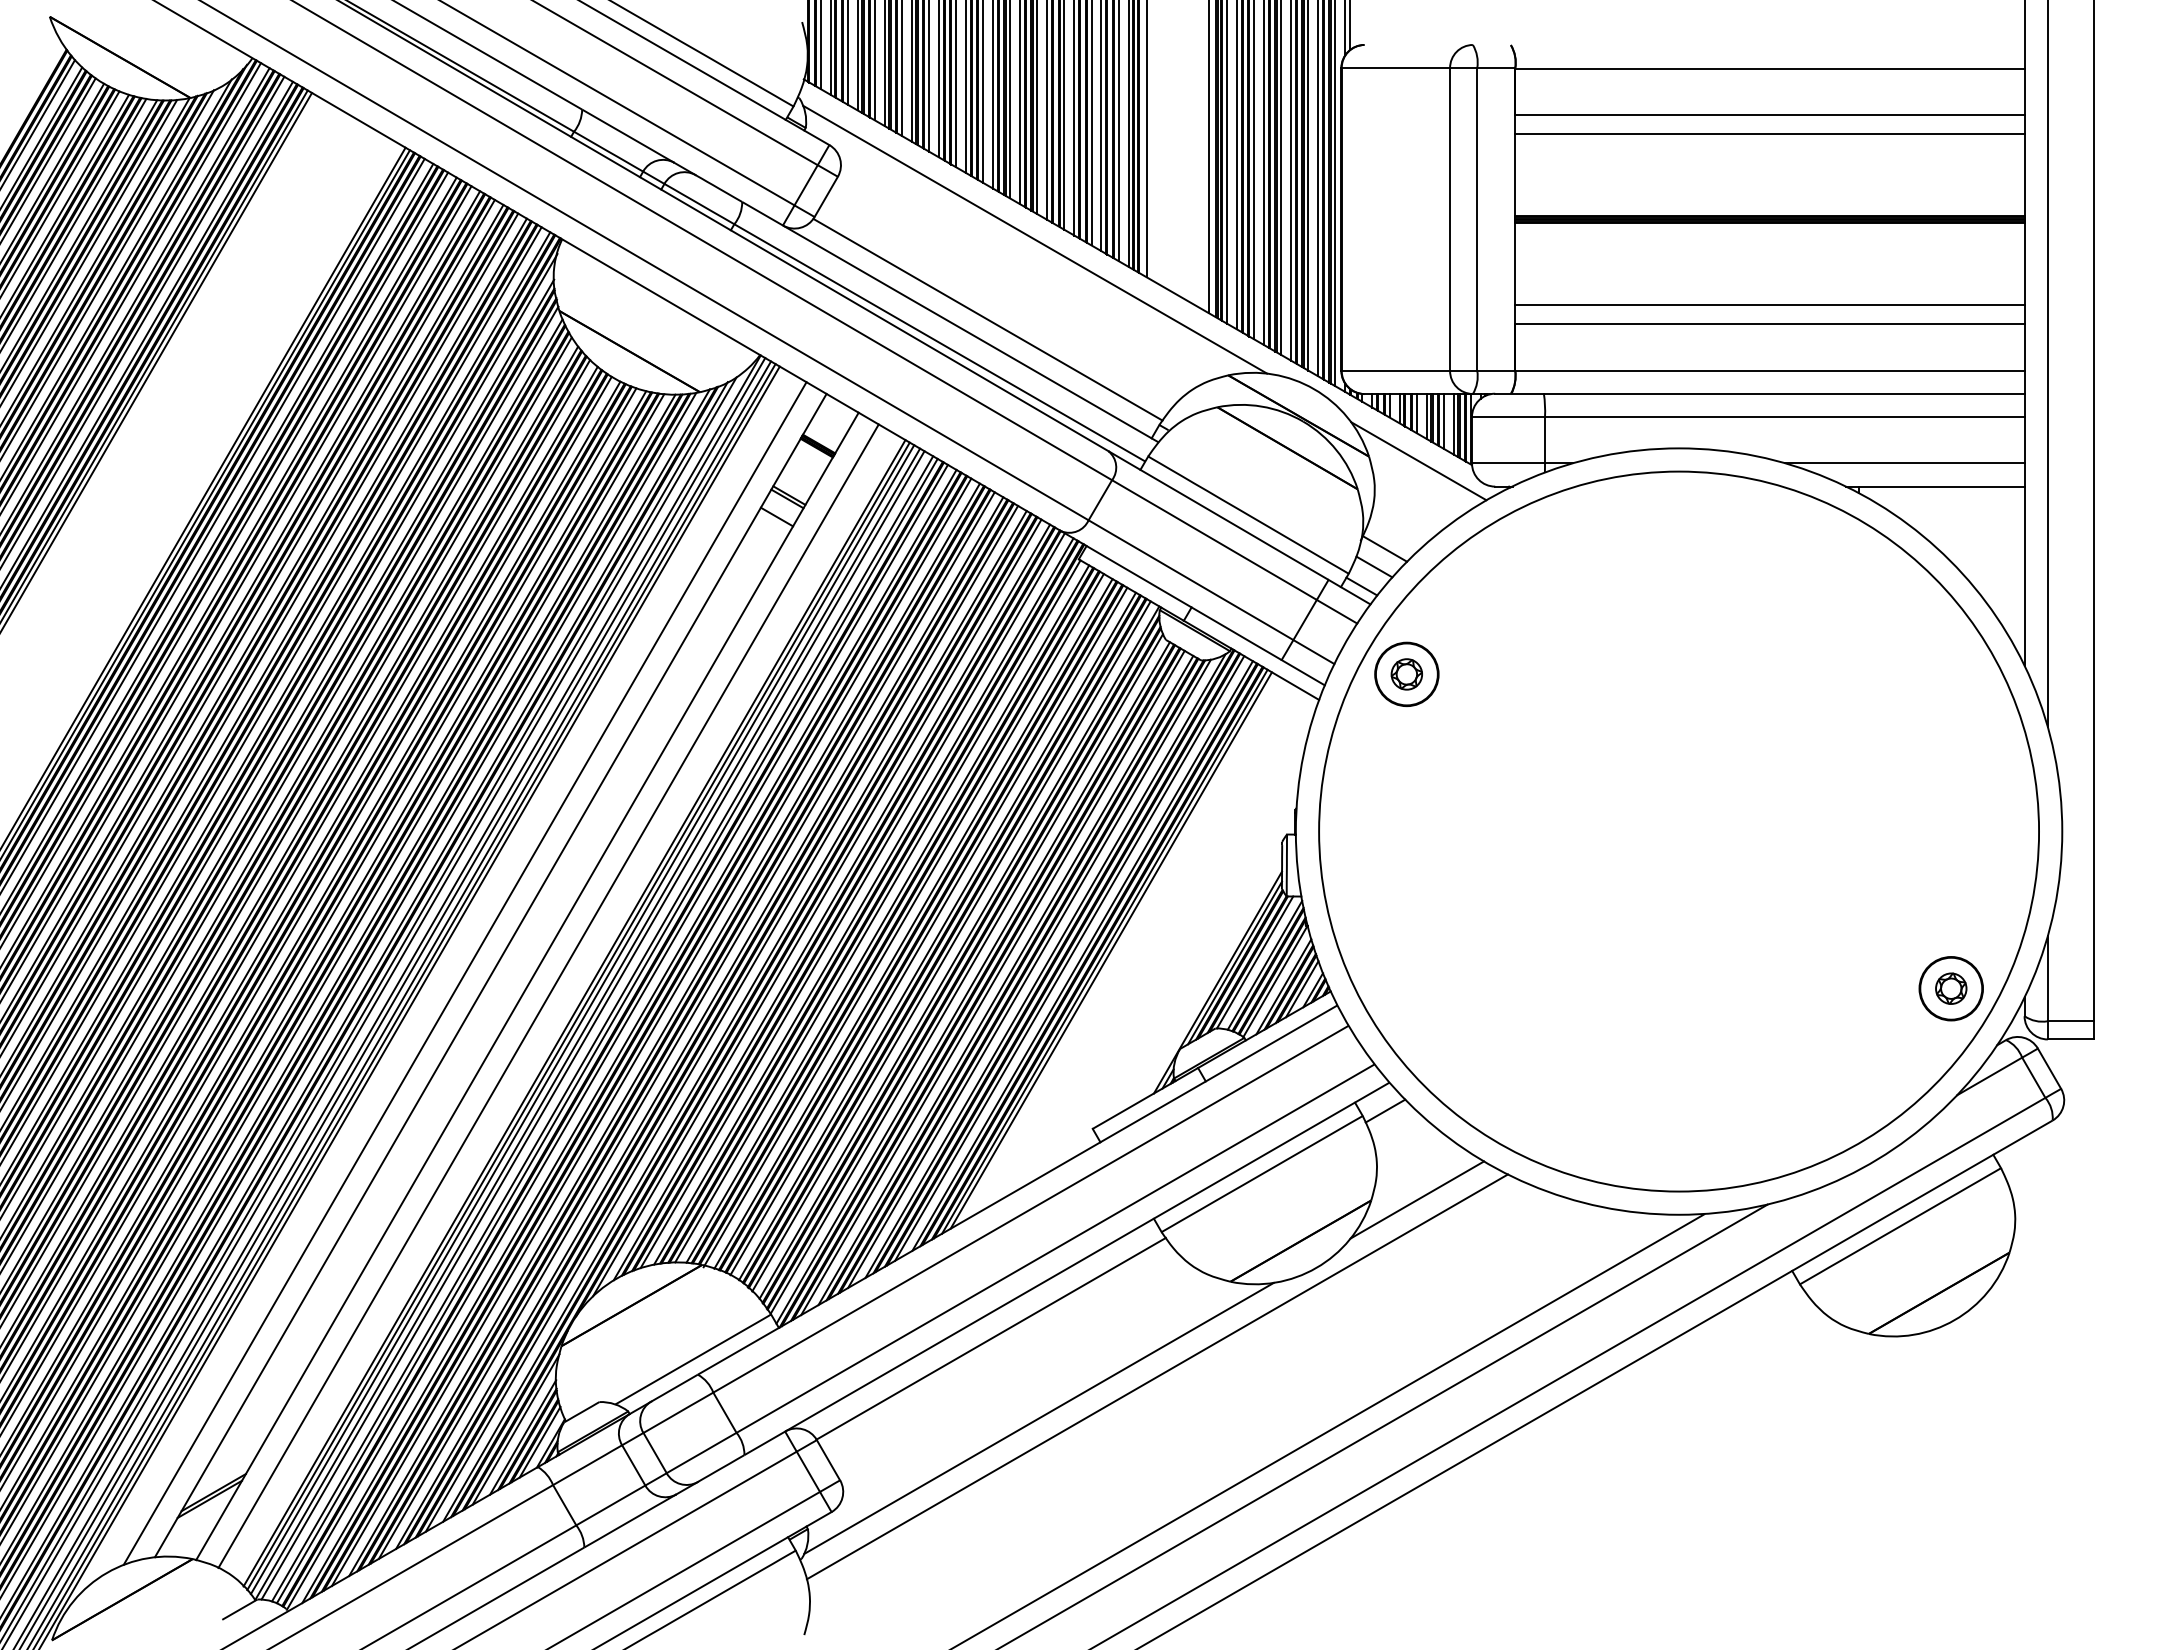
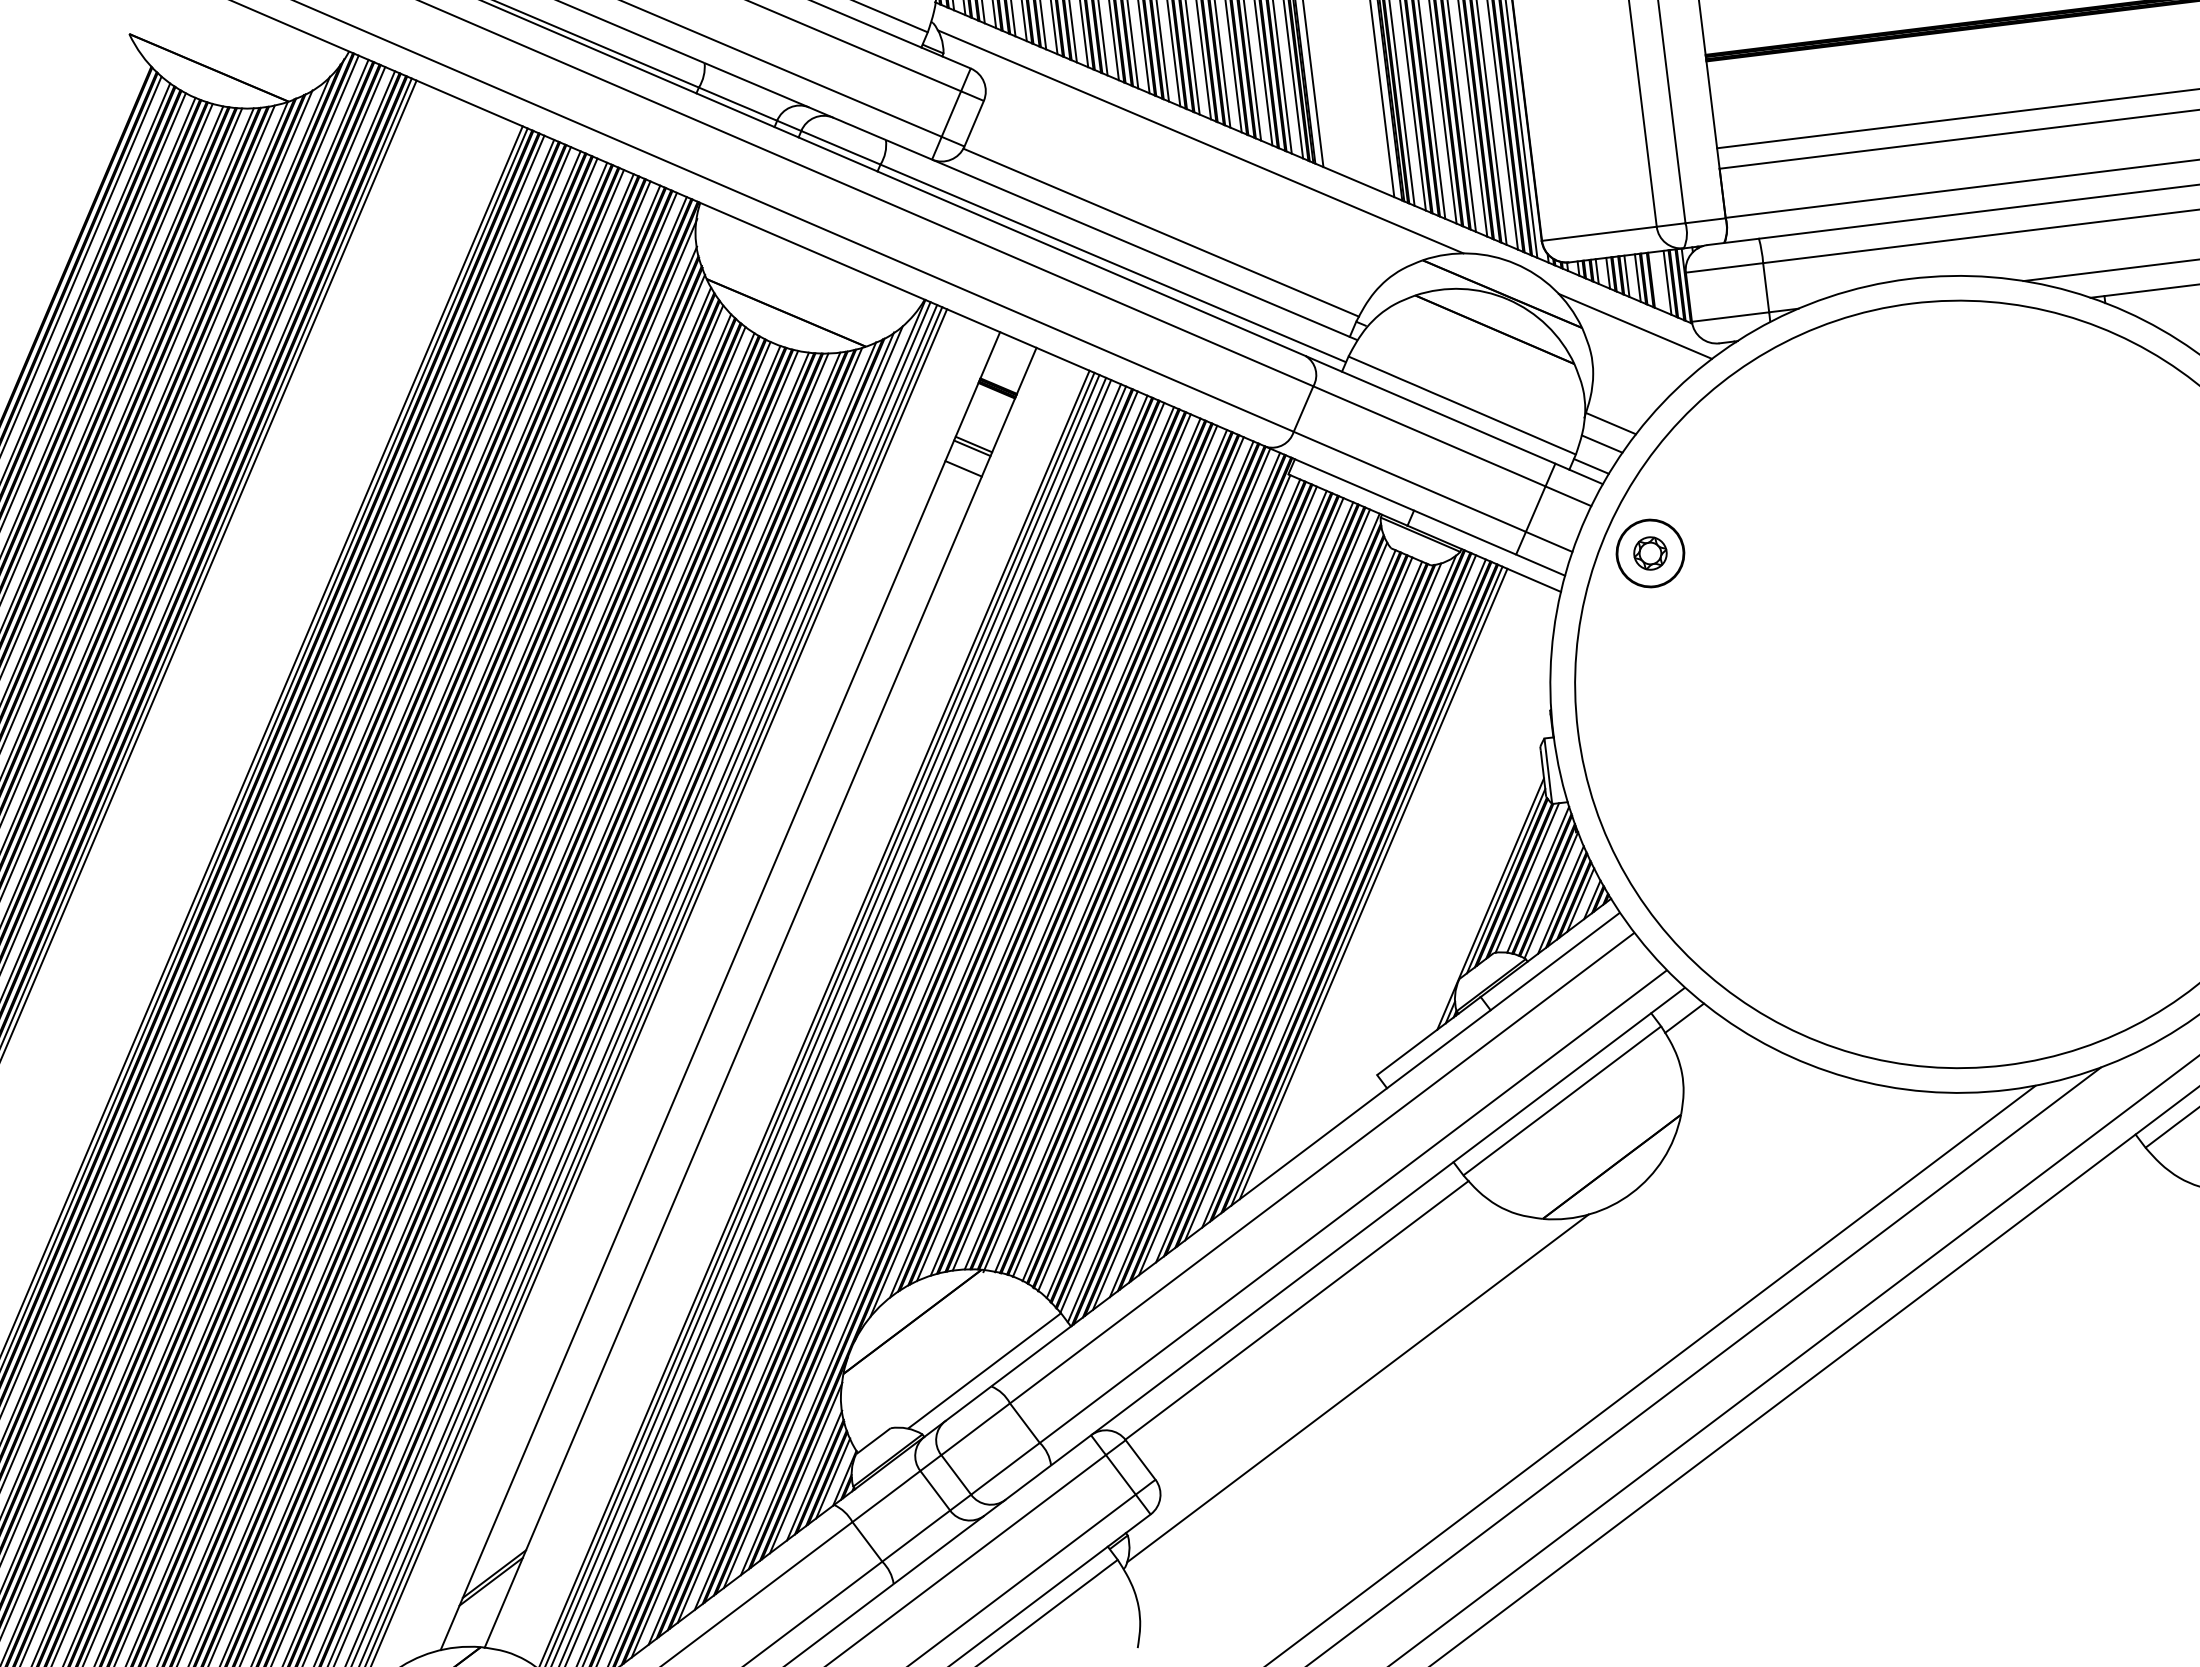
line: (1443, 421) -> (1656, 281), removed
line: (464, 973) -> (692, 992), removed
line: (548, 995) -> (784, 1004), removed
line: (1417, 1199) -> (1729, 1107), removed
line: (1156, 1376) -> (1476, 1328), removed

